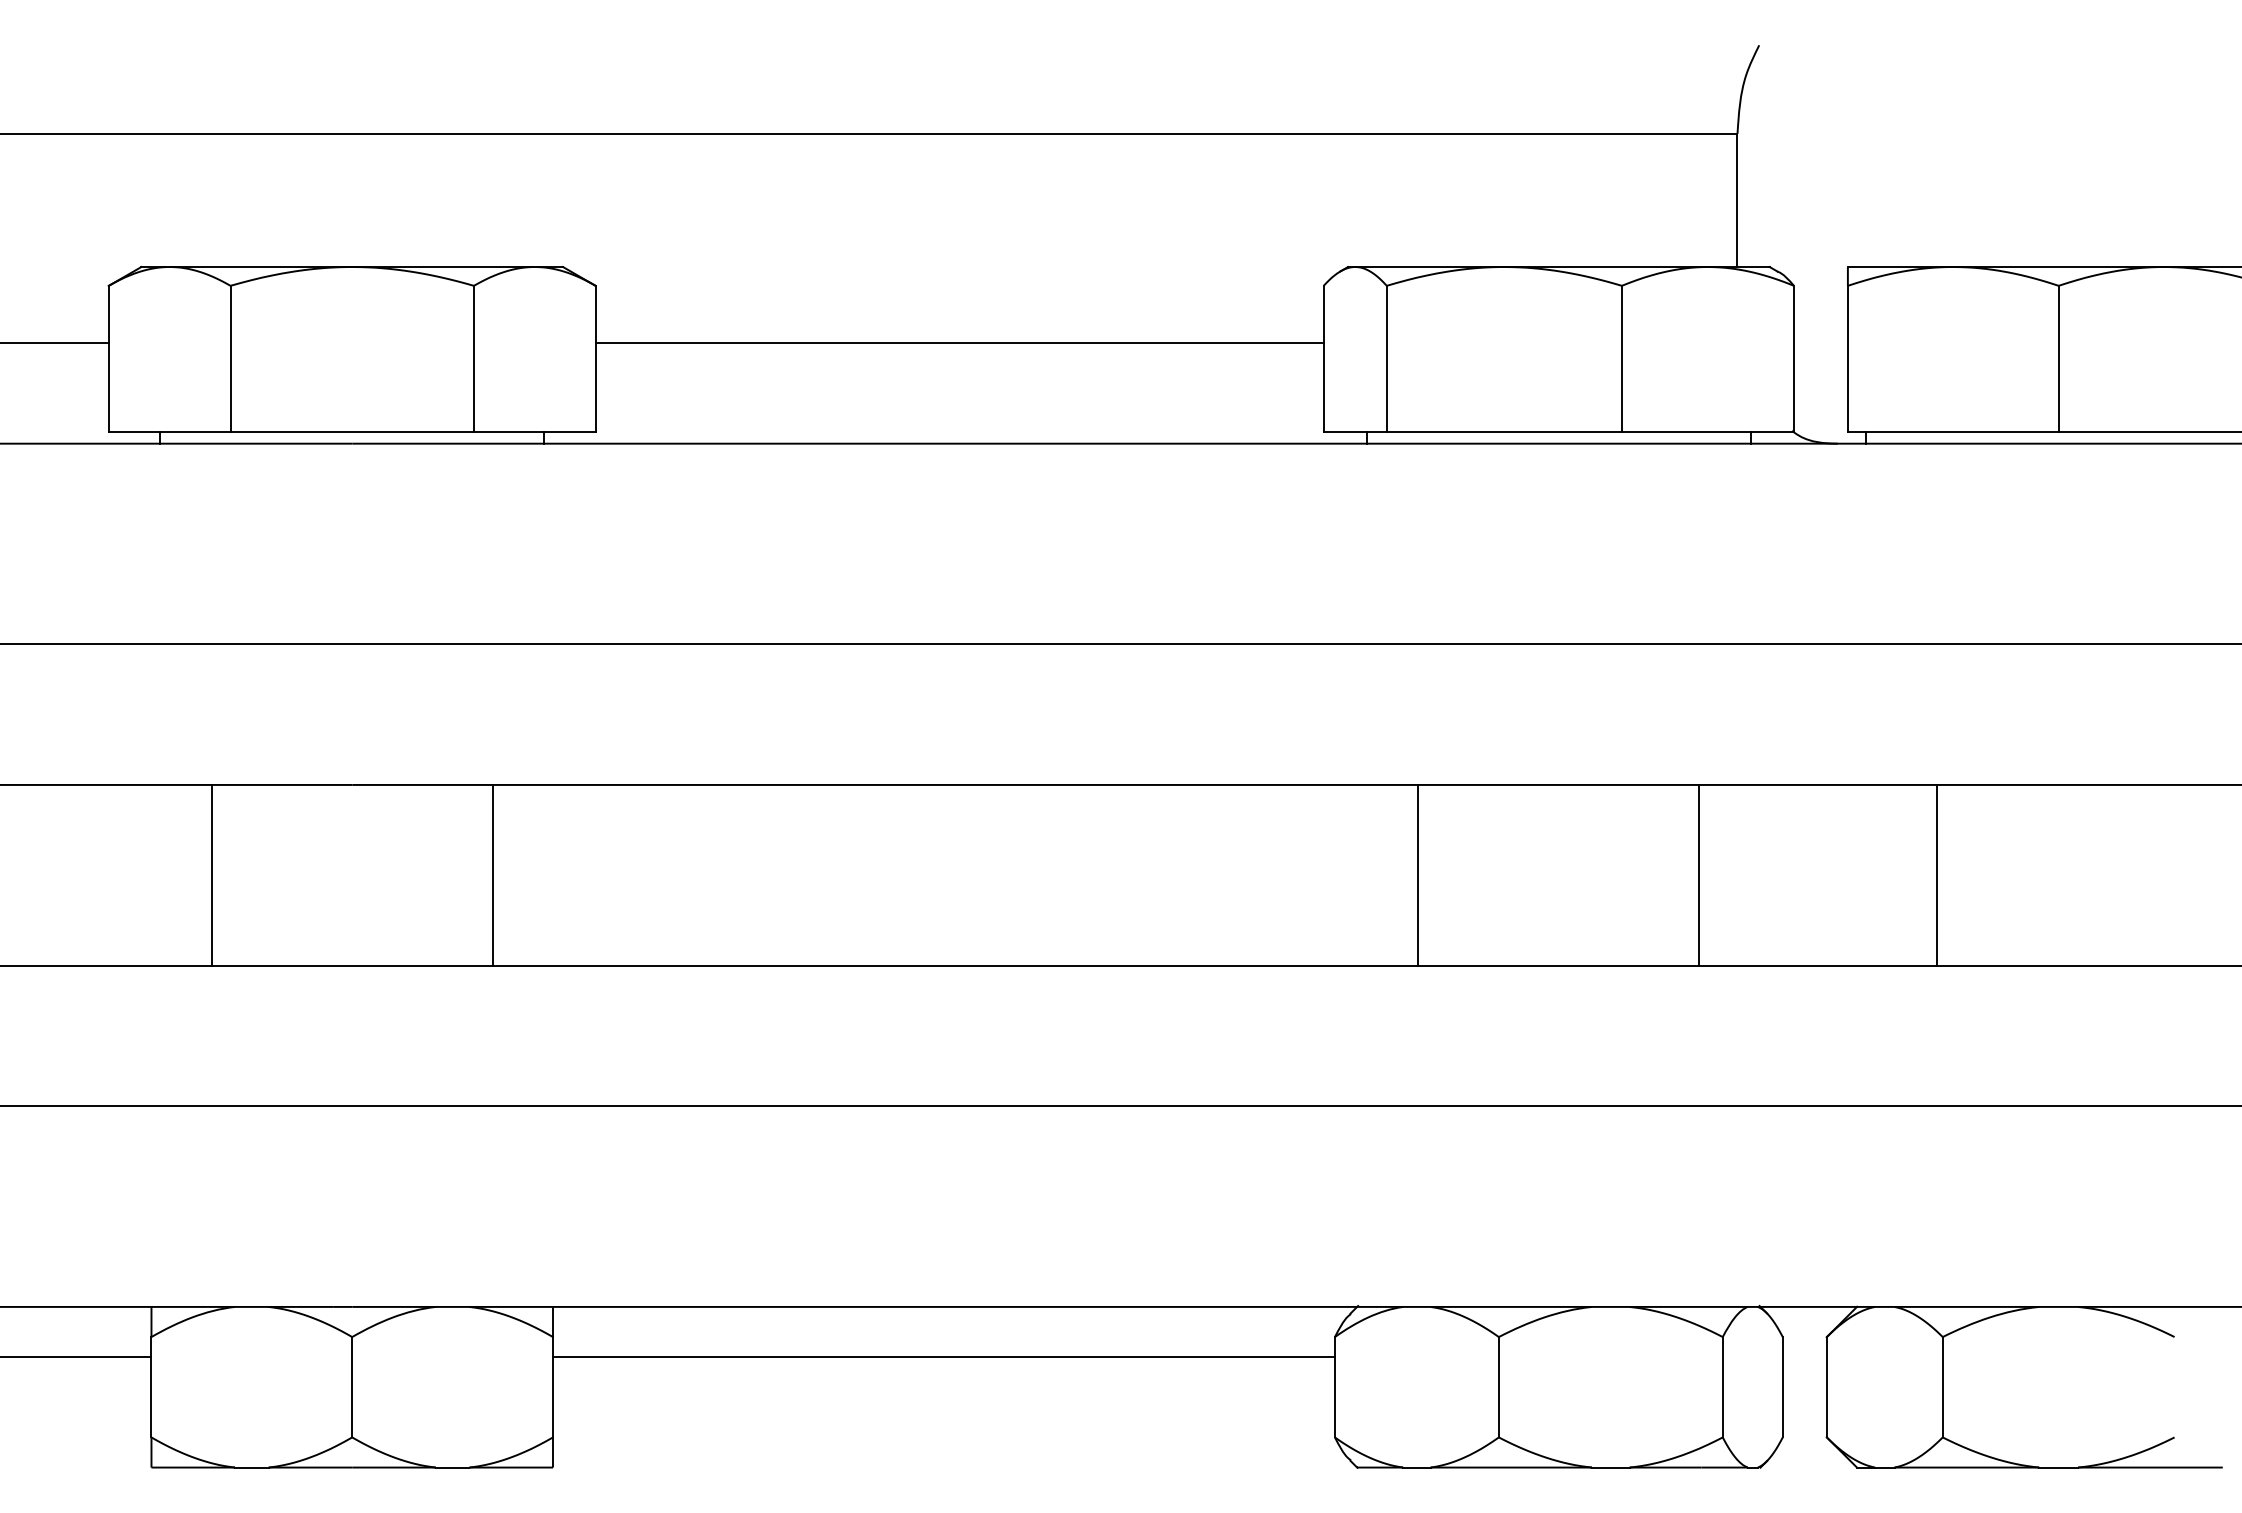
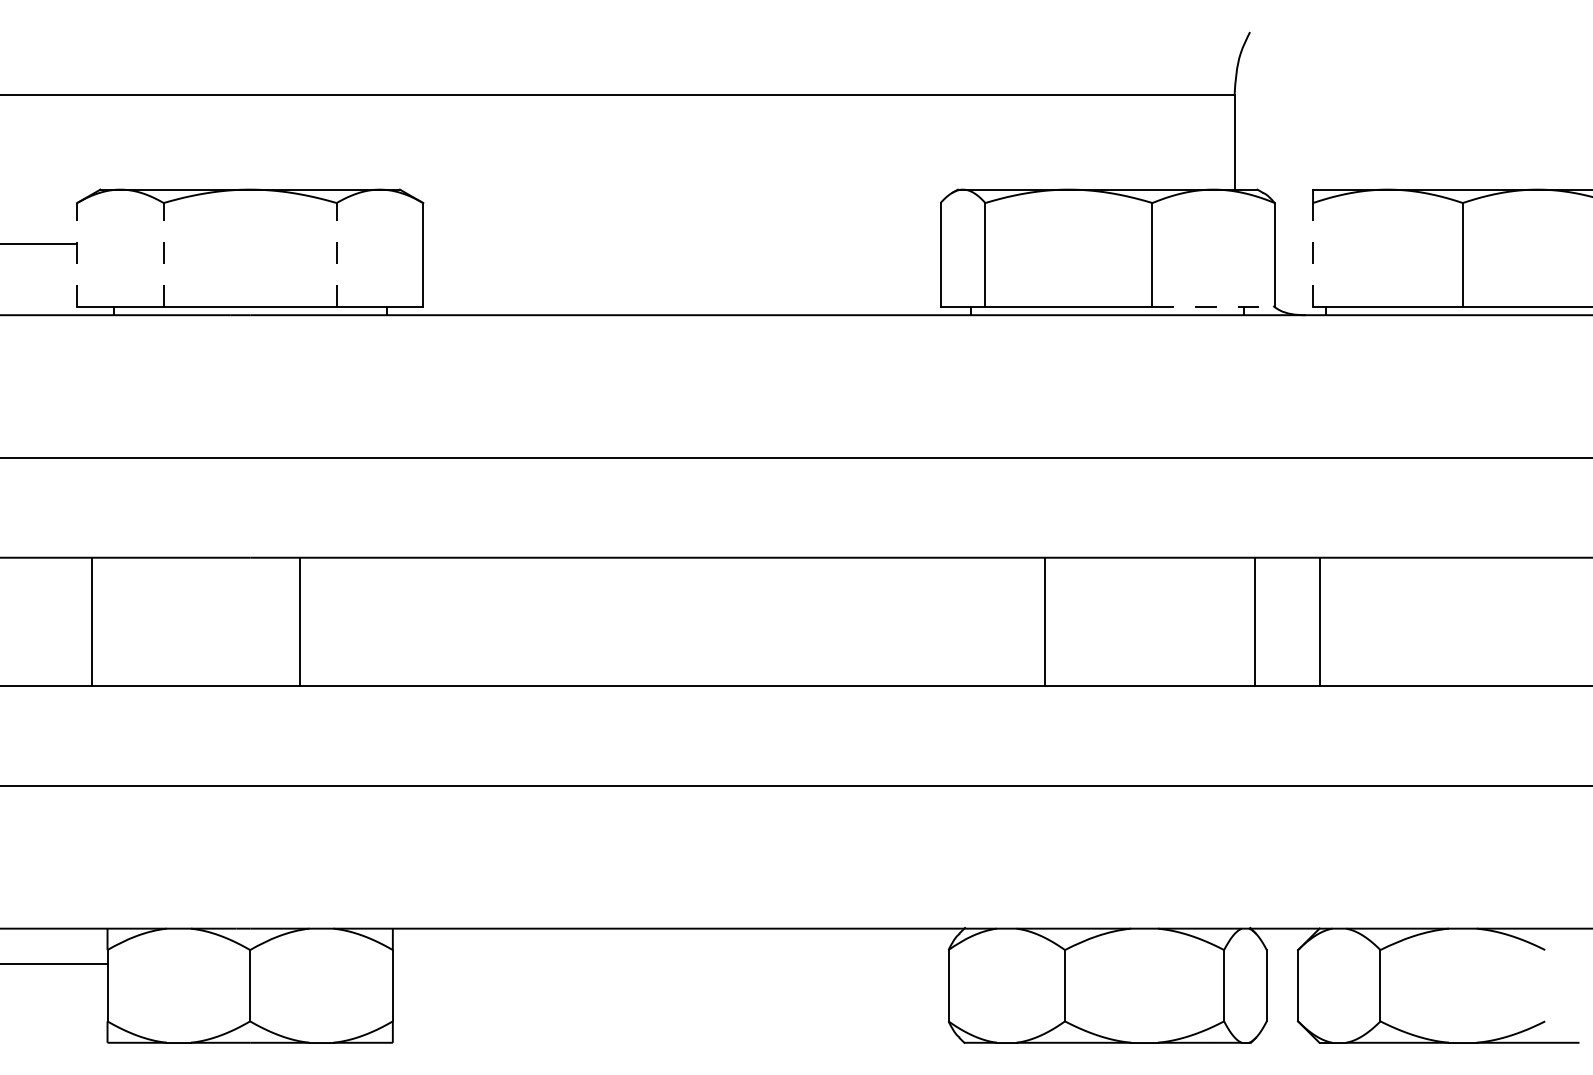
line: (959, 342) -> (681, 243), removed
line: (109, 358) -> (77, 254), solid -> dashed
line: (230, 358) -> (163, 254), solid -> dashed
line: (473, 358) -> (336, 254), solid -> dashed
line: (1848, 358) -> (1313, 254), solid -> dashed
line: (1709, 431) -> (1214, 306), solid -> dashed
line: (211, 874) -> (92, 621), moved
line: (493, 874) -> (300, 621), moved
line: (1417, 874) -> (1044, 621), moved
line: (1699, 874) -> (1254, 621), moved
line: (1937, 874) -> (1320, 621), moved
line: (943, 1357) -> (670, 964), removed

